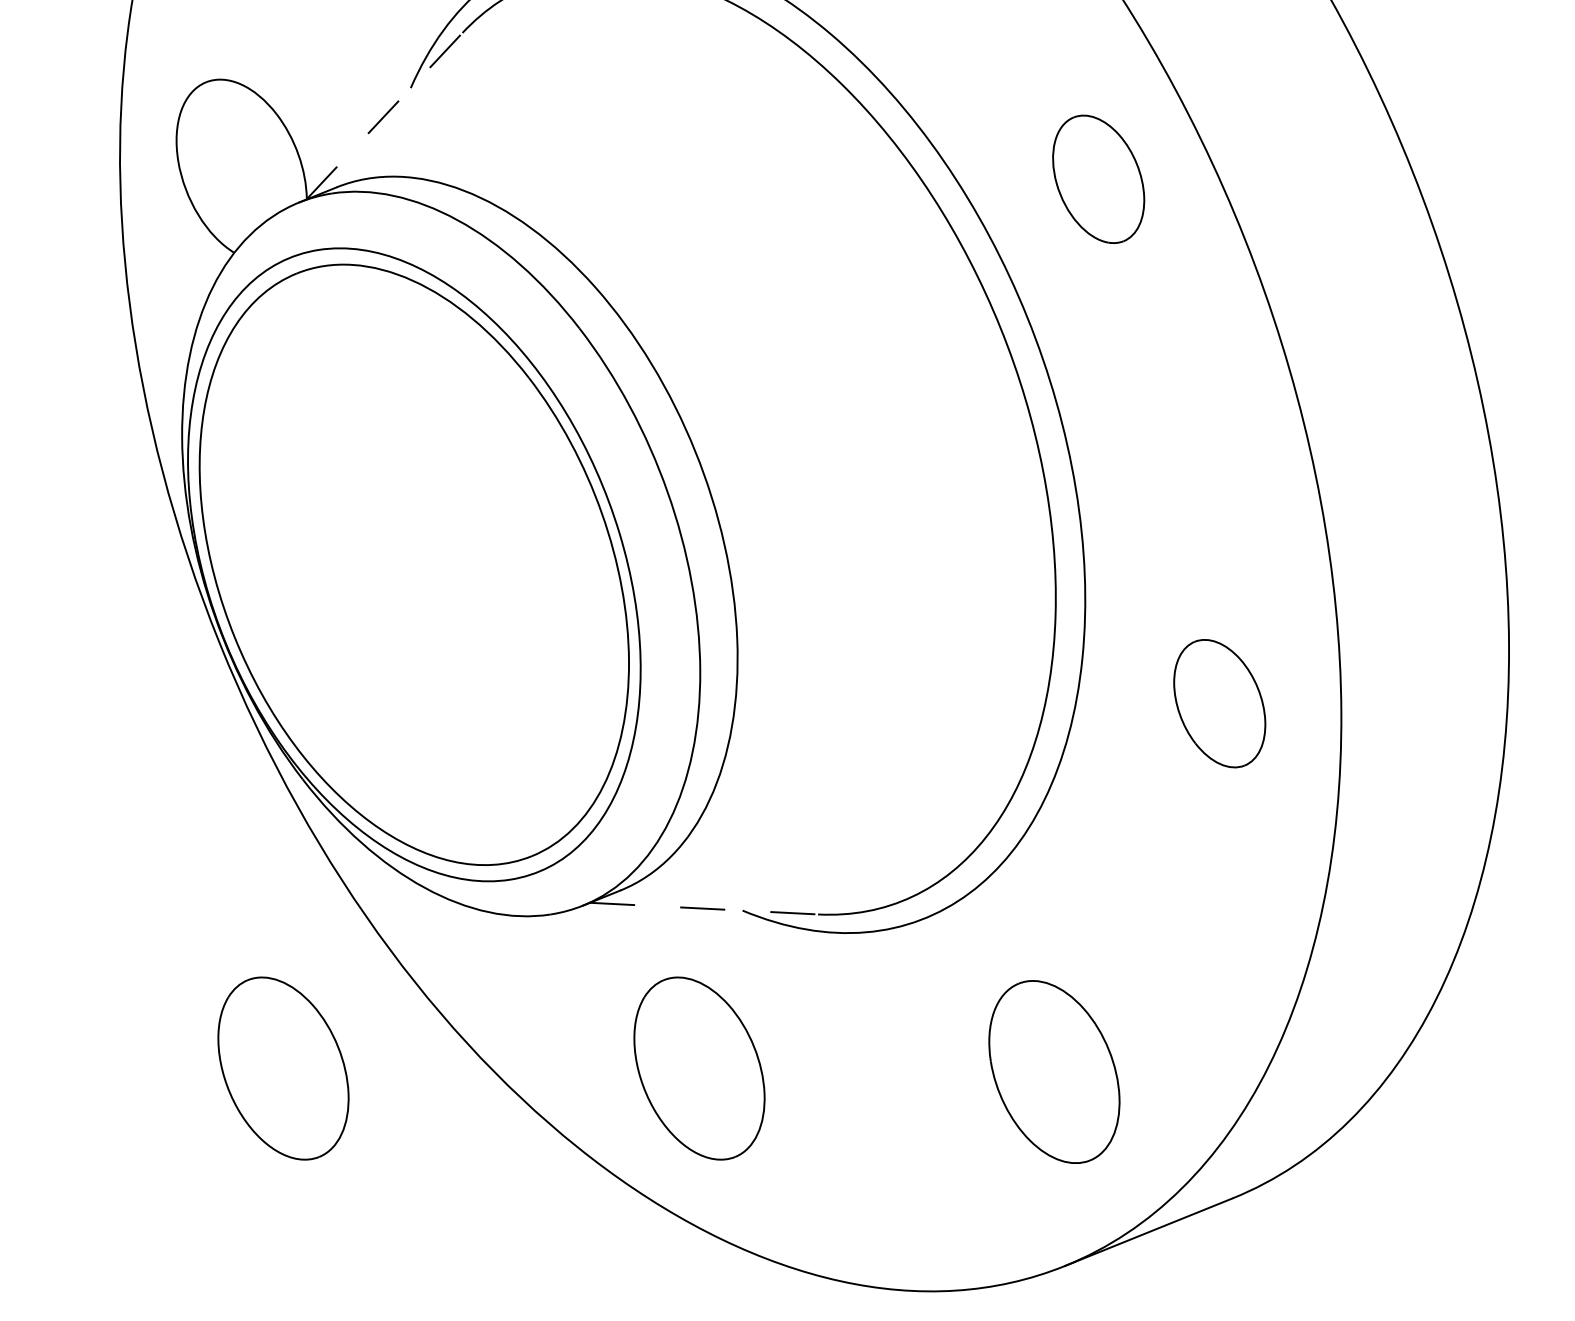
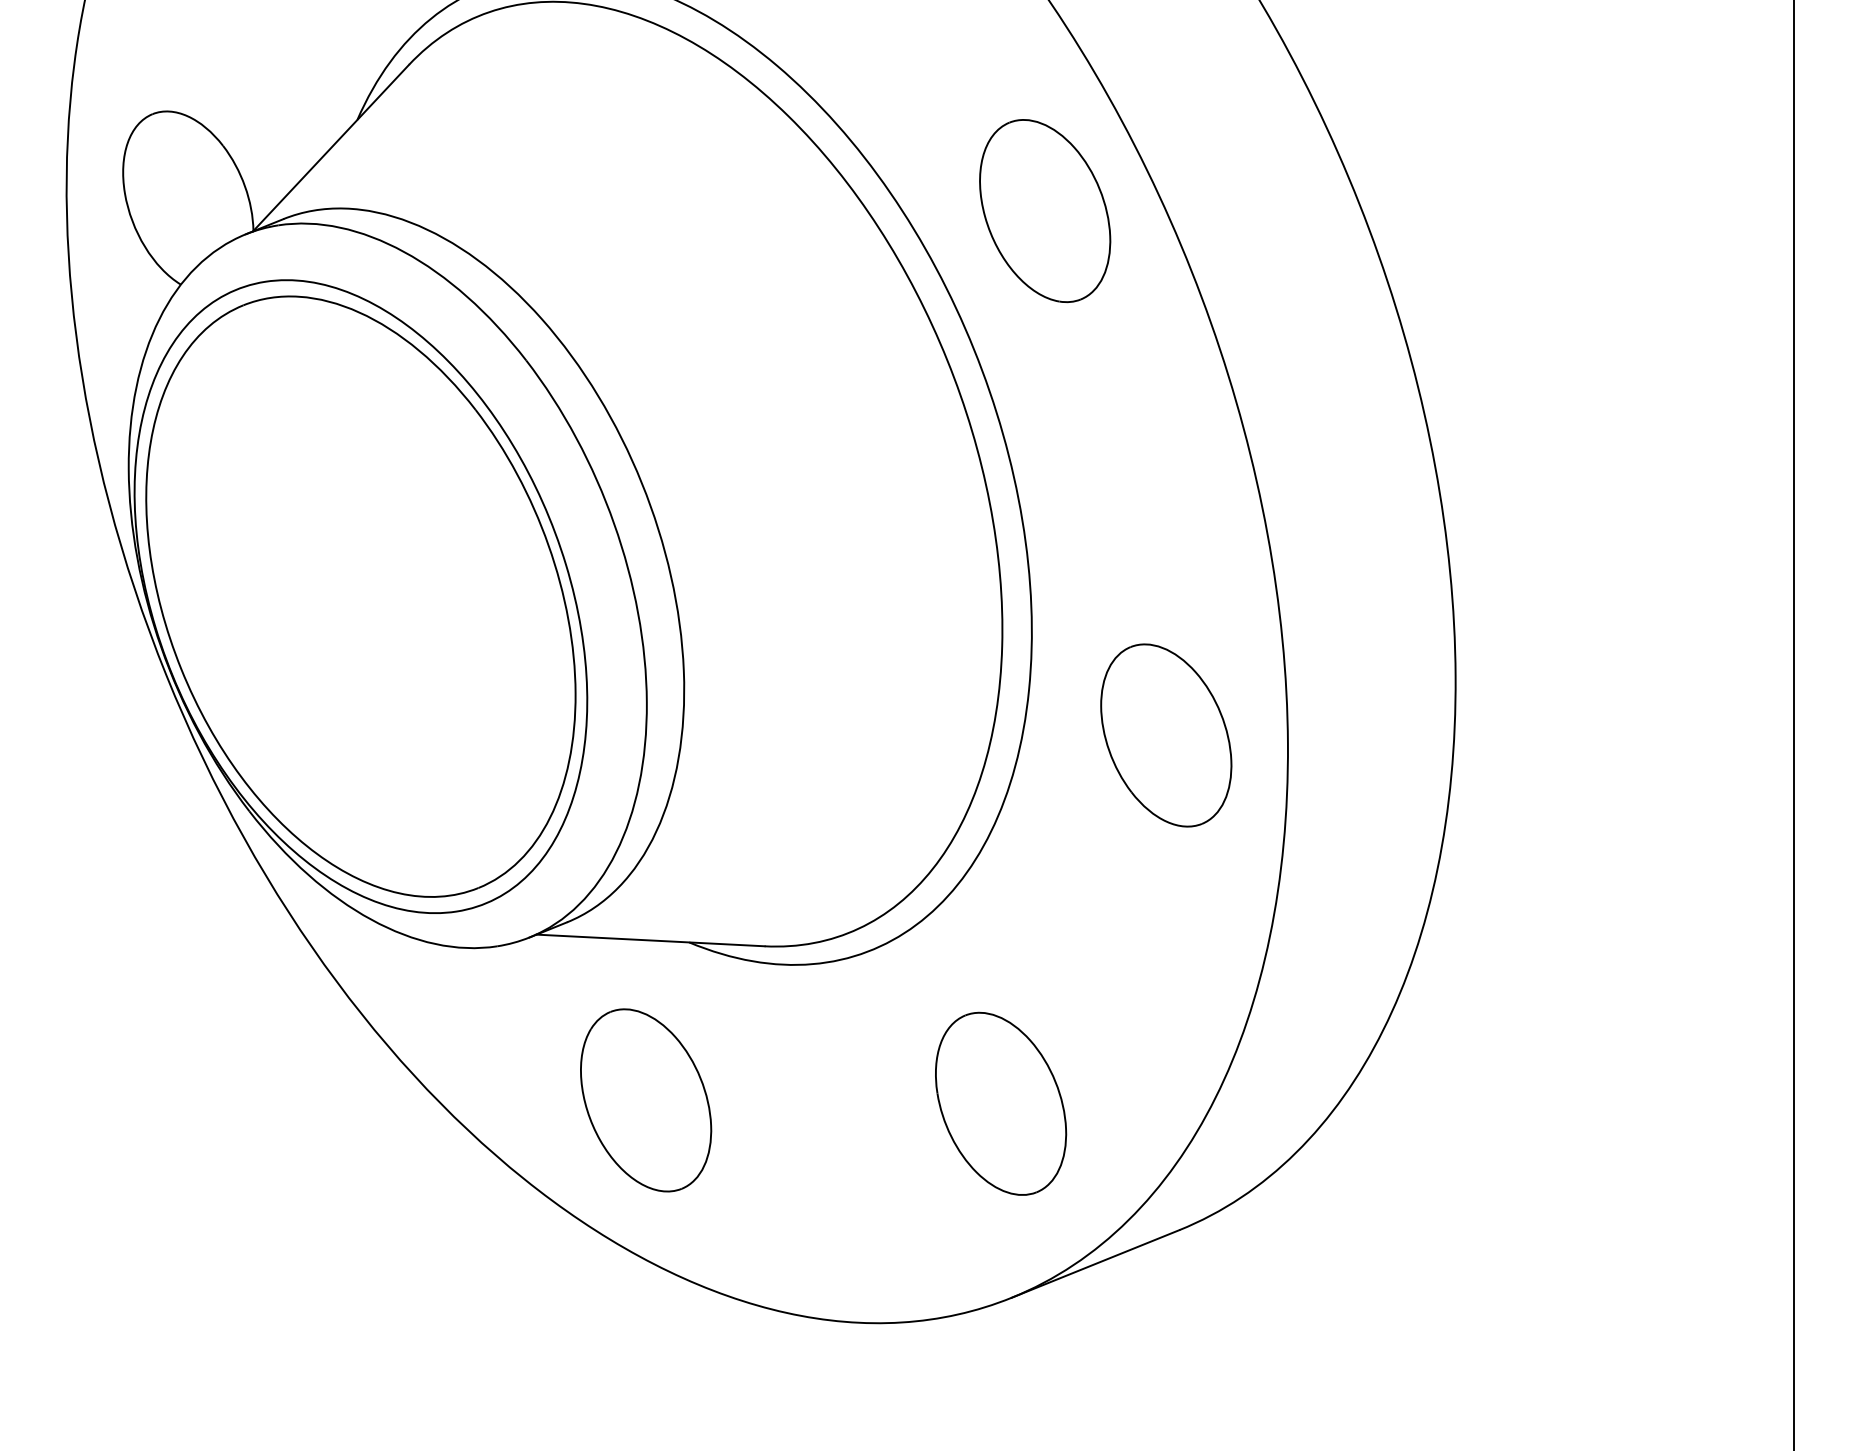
line: (384, 115) -> (331, 147), dashed -> solid
part: (1098, 179) -> (1045, 211), size x1.43
part: (1219, 703) -> (1166, 735), size x1.43
line: (704, 908) -> (651, 940), dashed -> solid
part: (283, 1068) -> (230, 1100), removed

